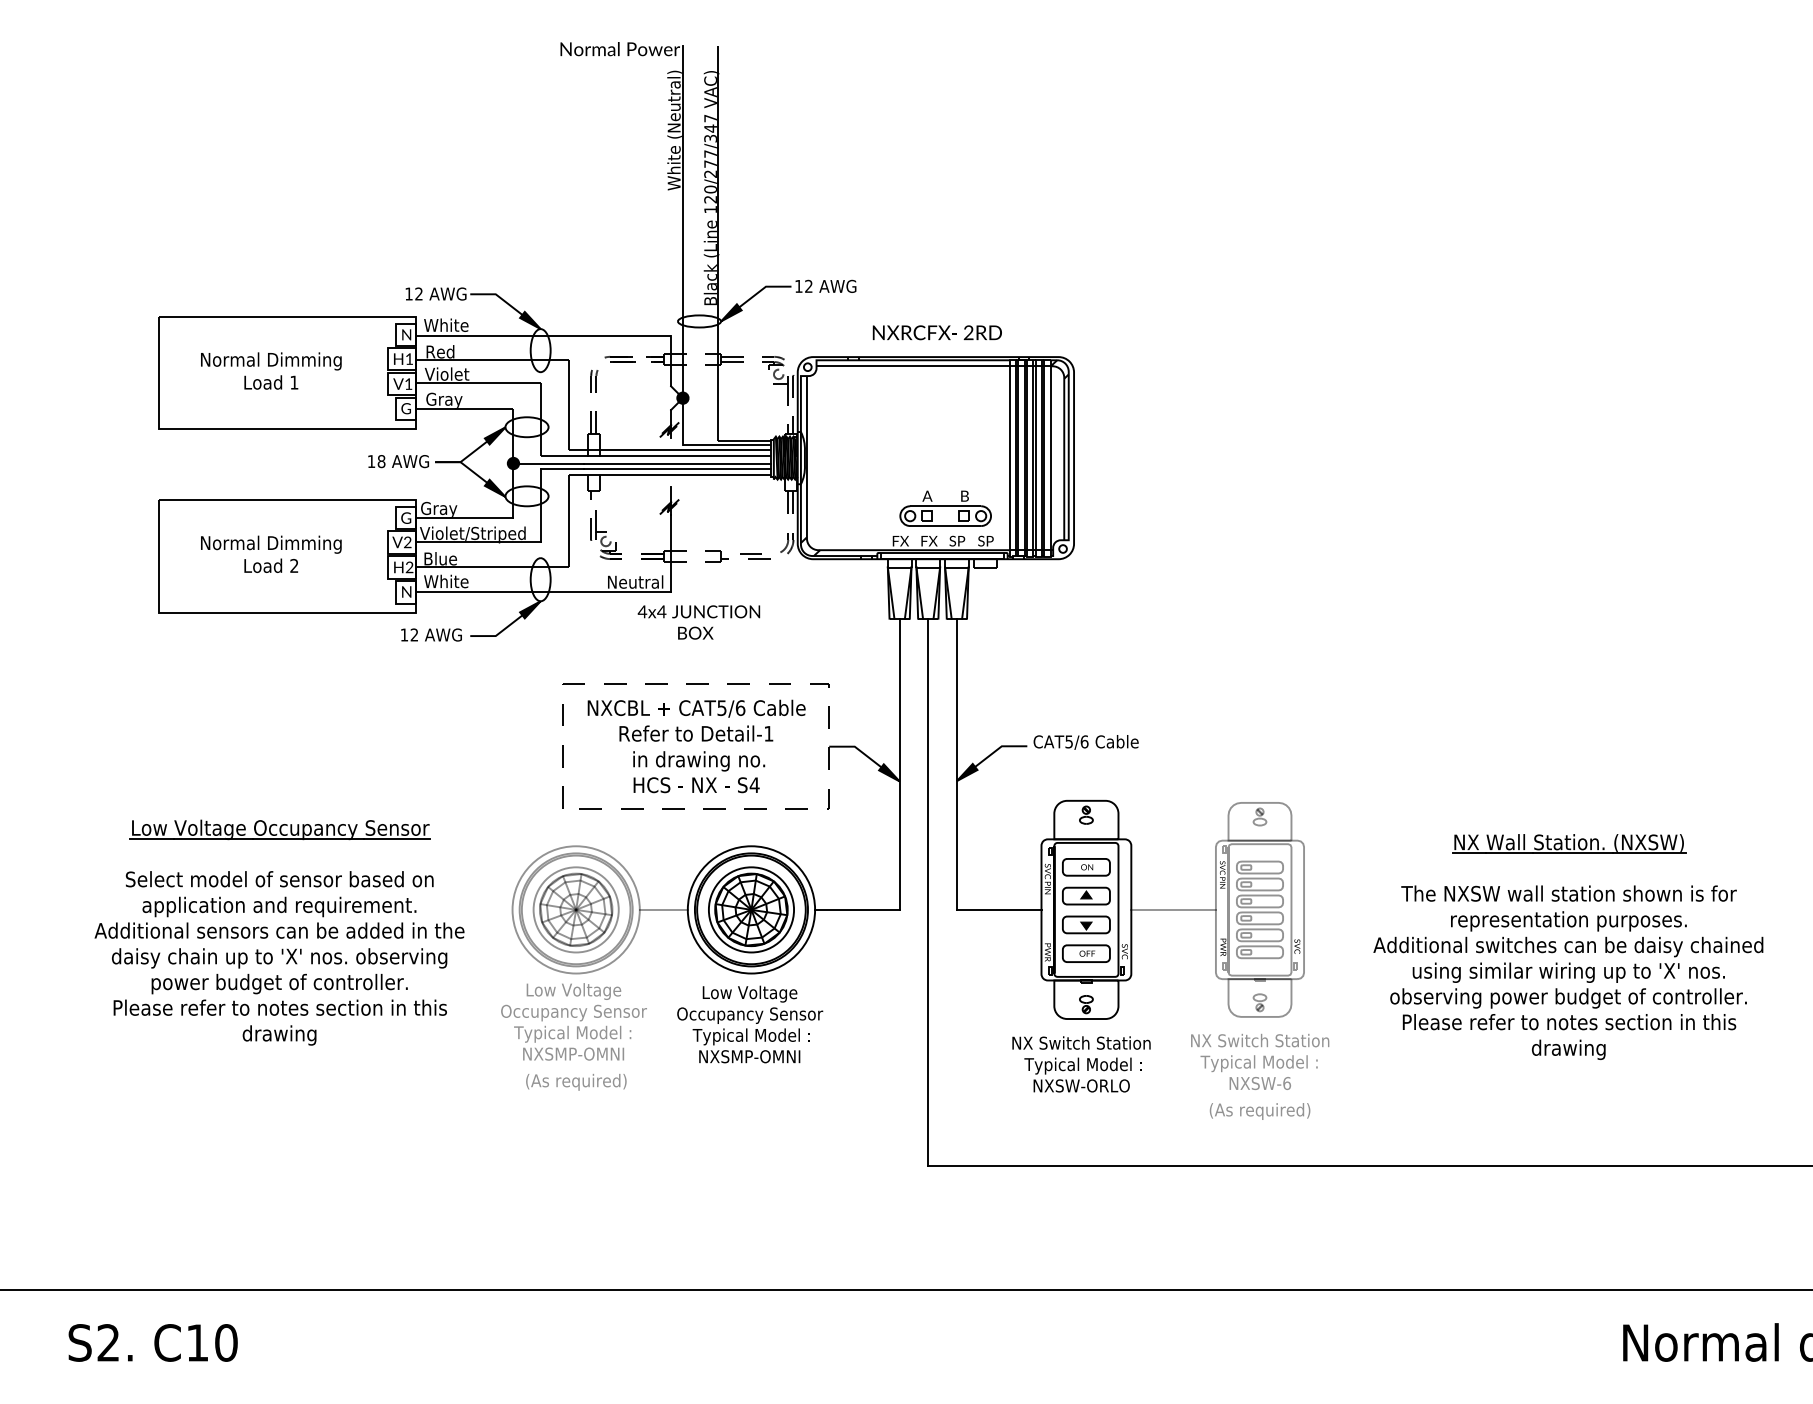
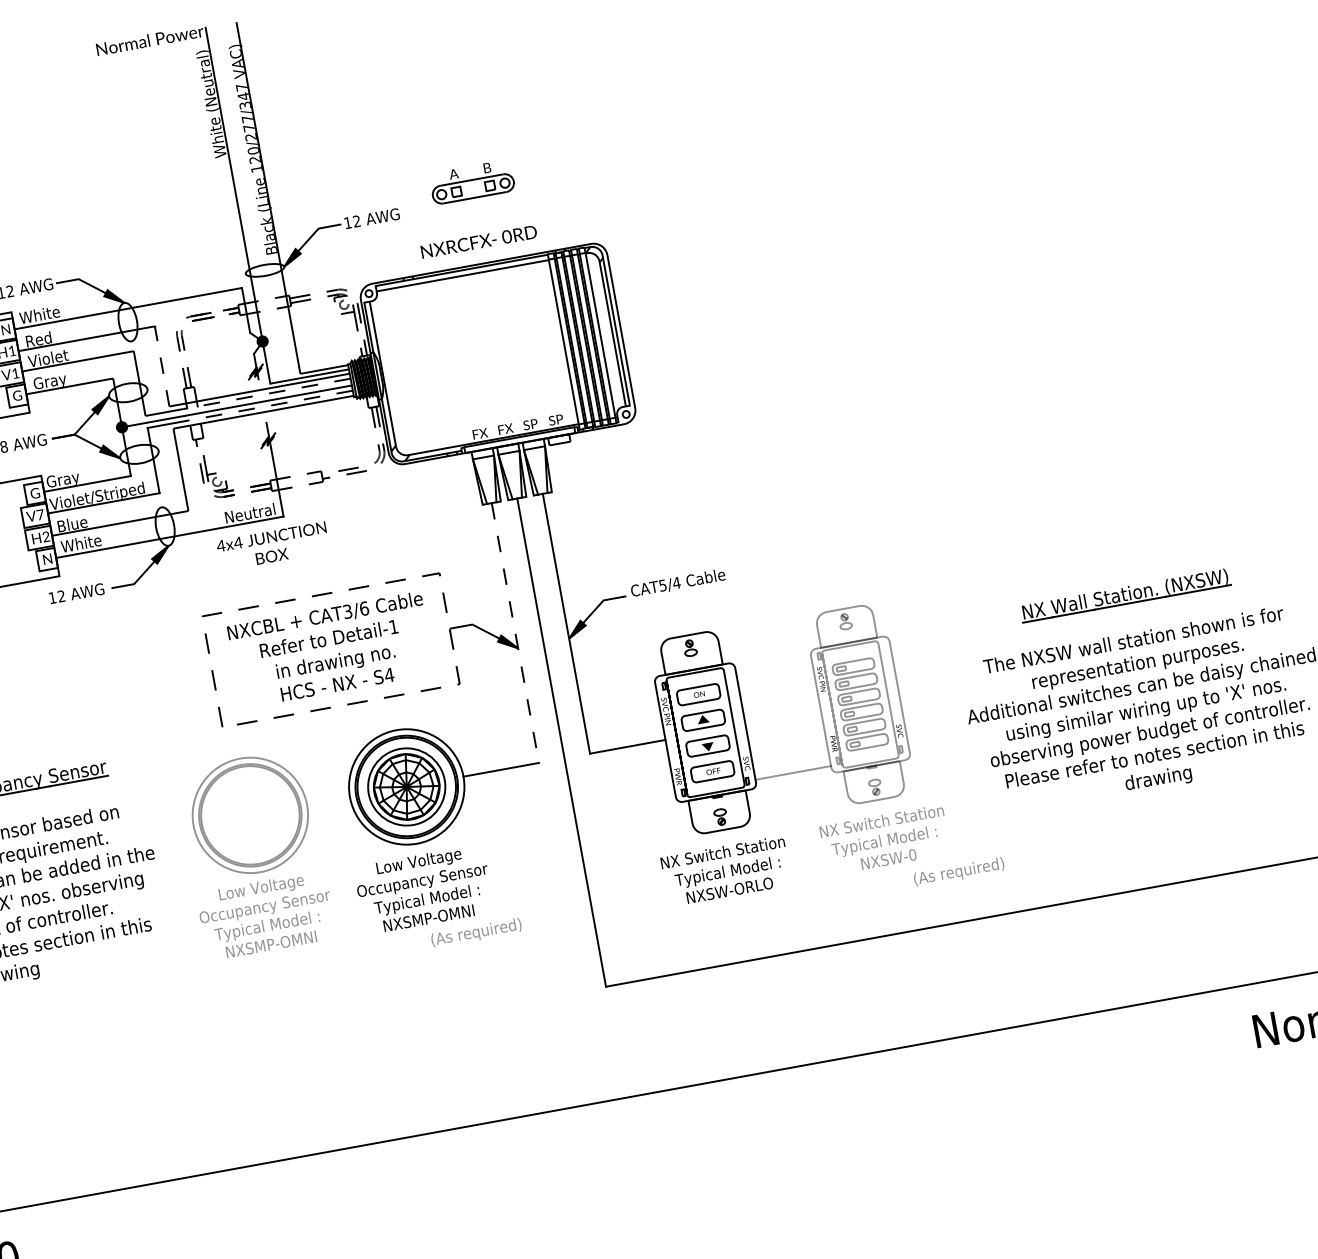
text: (968, 333) -> (506, 237), 2RD -> 0RD
line: (568, 404) -> (161, 365), solid -> dashed
line: (677, 455) -> (267, 393), solid -> dashed
line: (677, 469) -> (269, 406), solid -> dashed
part: (945, 508) -> (471, 182), moved
text: (407, 542) -> (40, 514), V2 -> V7
text: (698, 622) -> (272, 546), moved
text: (722, 707) -> (348, 611), CAT5/6 -> CAT3/6
text: (1084, 741) -> (676, 582), CAT5/6 -> CAT5/4
line: (899, 764) -> (515, 633), solid -> dashed
part: (575, 909) -> (249, 815), removed
line: (1173, 909) -> (793, 772), moved
line: (663, 910) -> (328, 801), removed
text: (576, 1082) -> (476, 933), moved
text: (1287, 1083) -> (913, 854), NXSW-6 -> NXSW-0
text: (1260, 1111) -> (959, 872), moved

